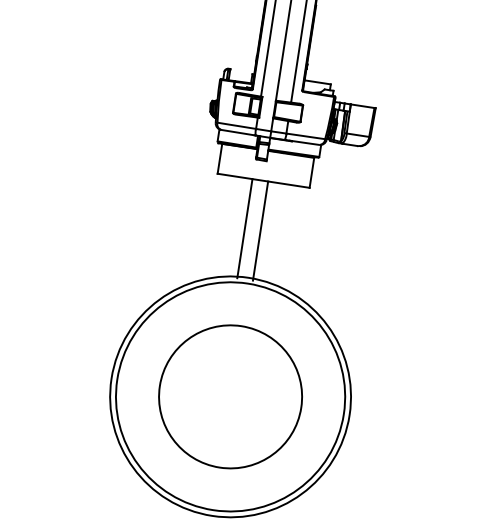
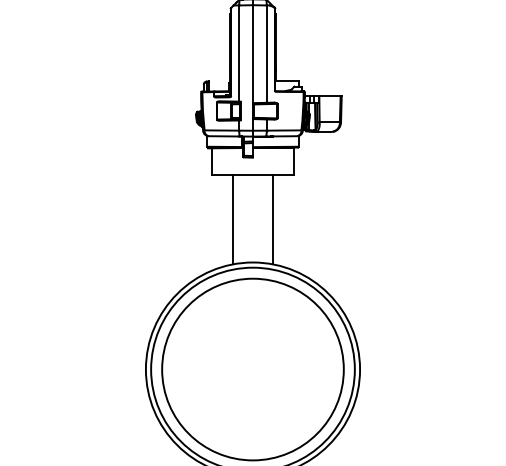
line: (244, 228) -> (272, 219), moved
line: (261, 230) -> (233, 219), moved
circle: (230, 396) -> (252, 369), size x1.43

